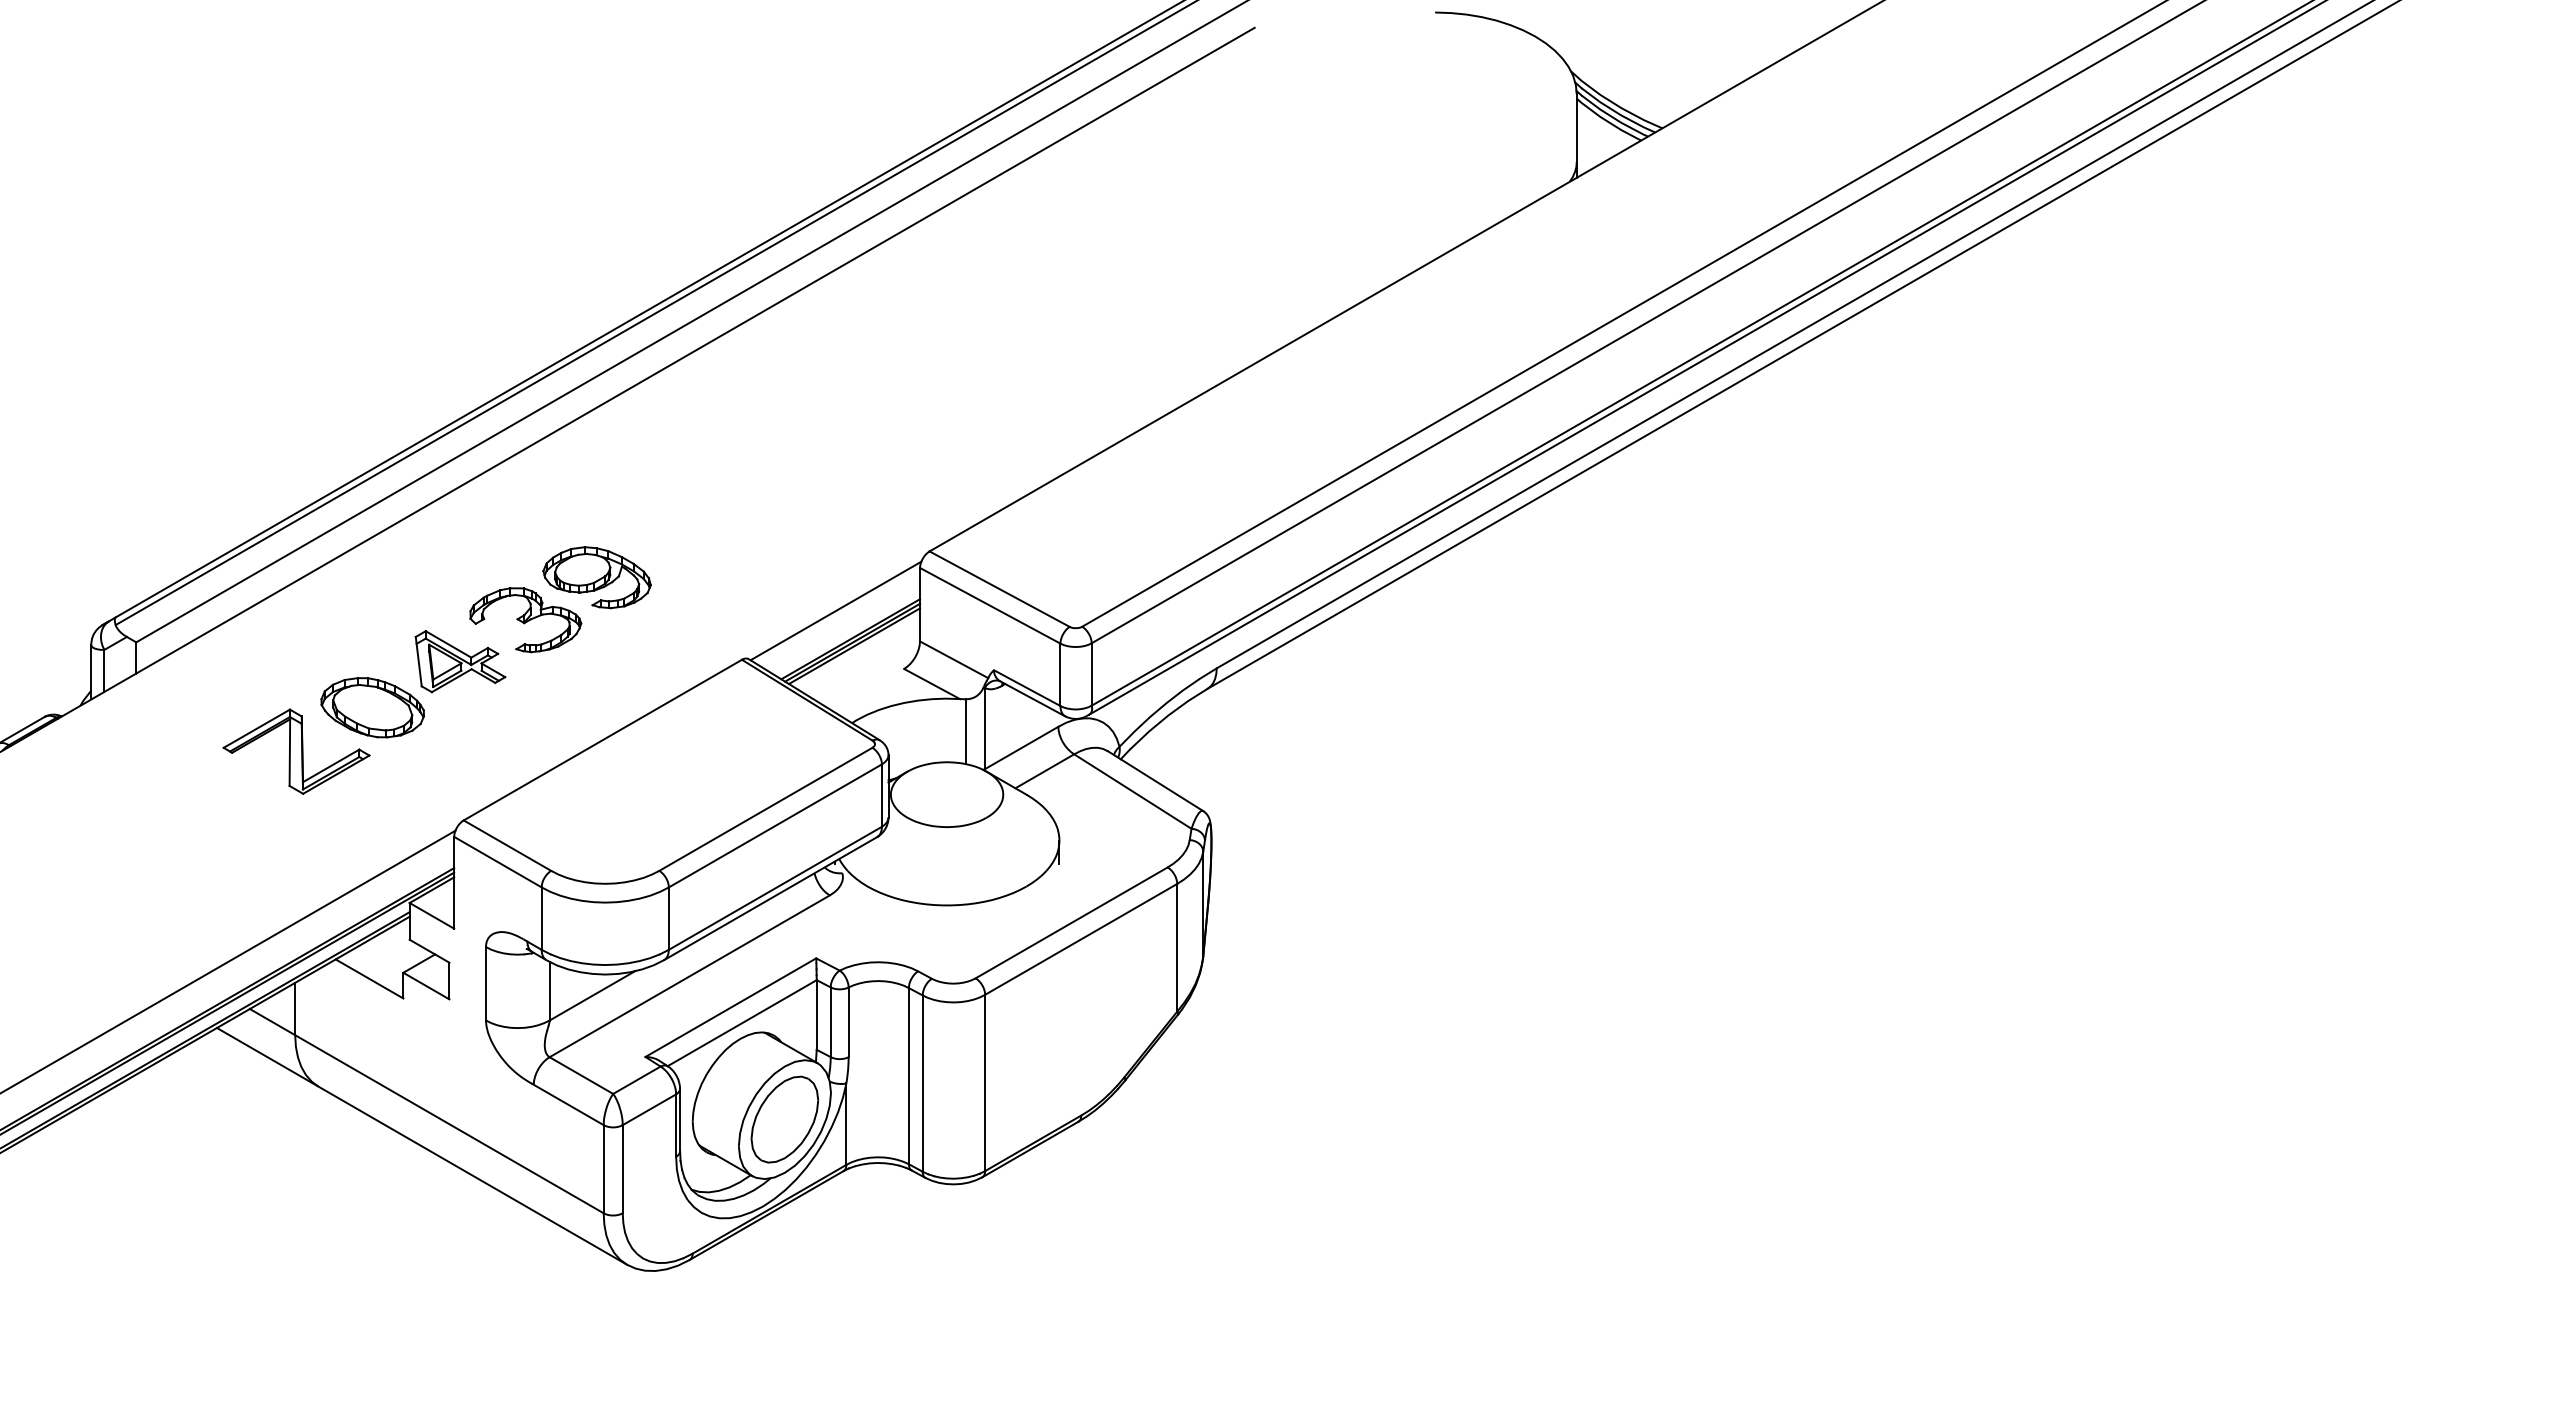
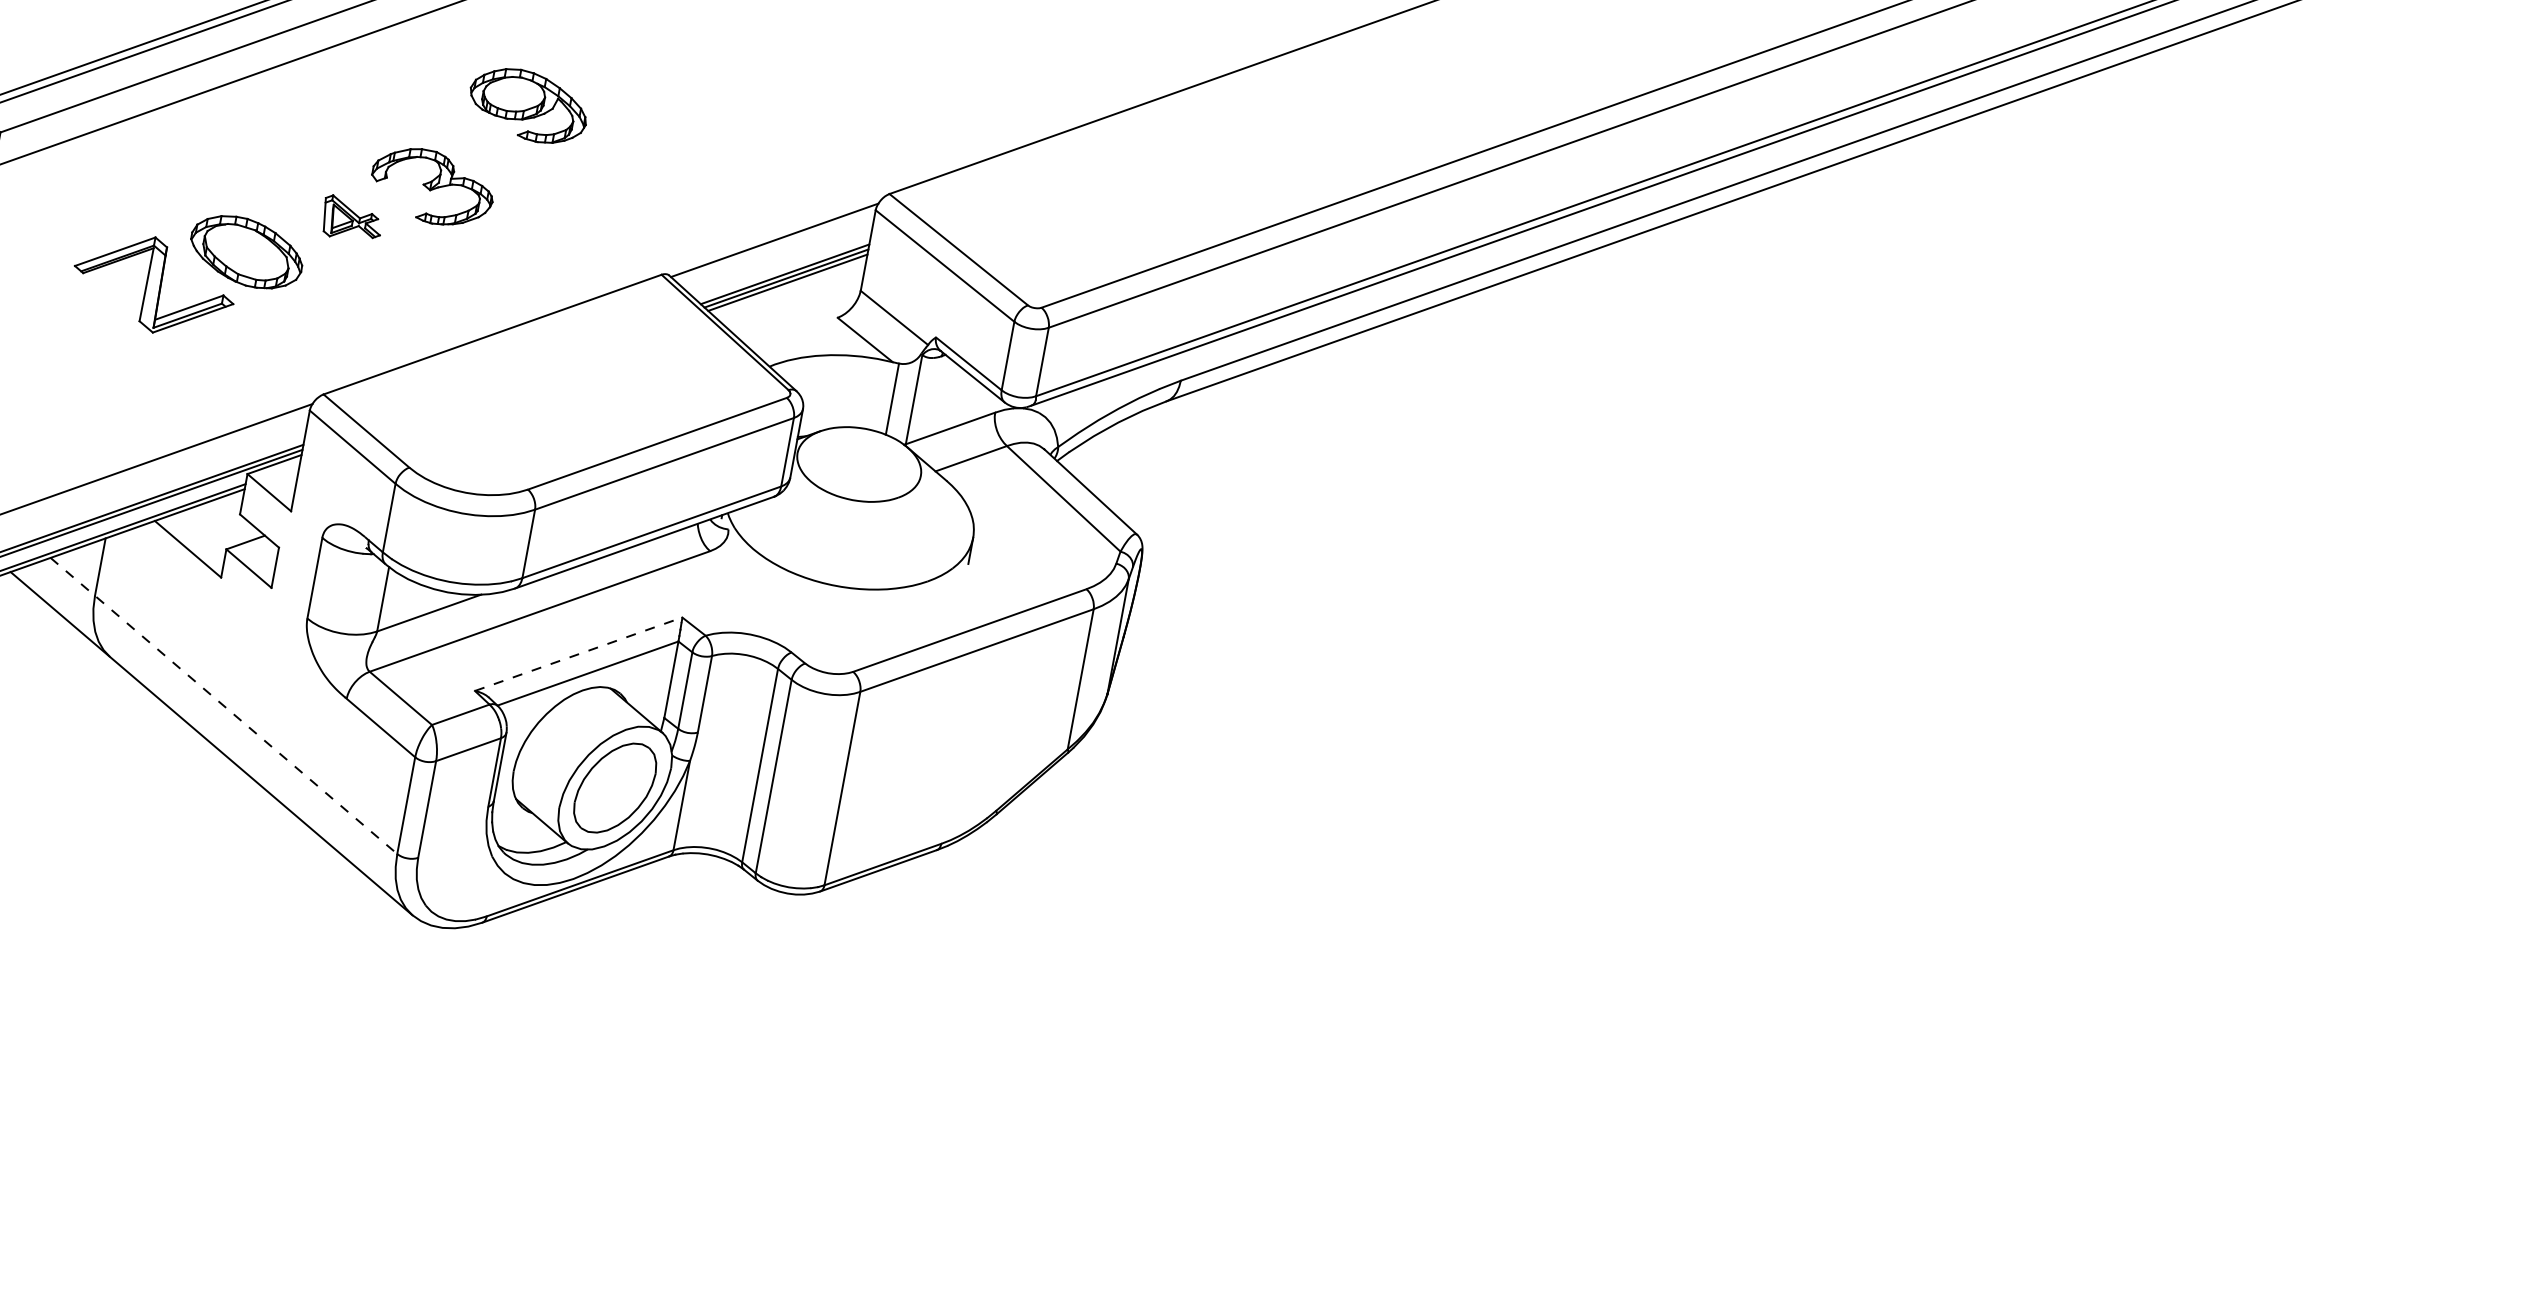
part: (596, 577) -> (527, 105), moved
part: (460, 661) -> (352, 219), size x0.6
line: (730, 1007) -> (578, 653), solid -> dashed
line: (427, 1111) -> (224, 706), solid -> dashed

